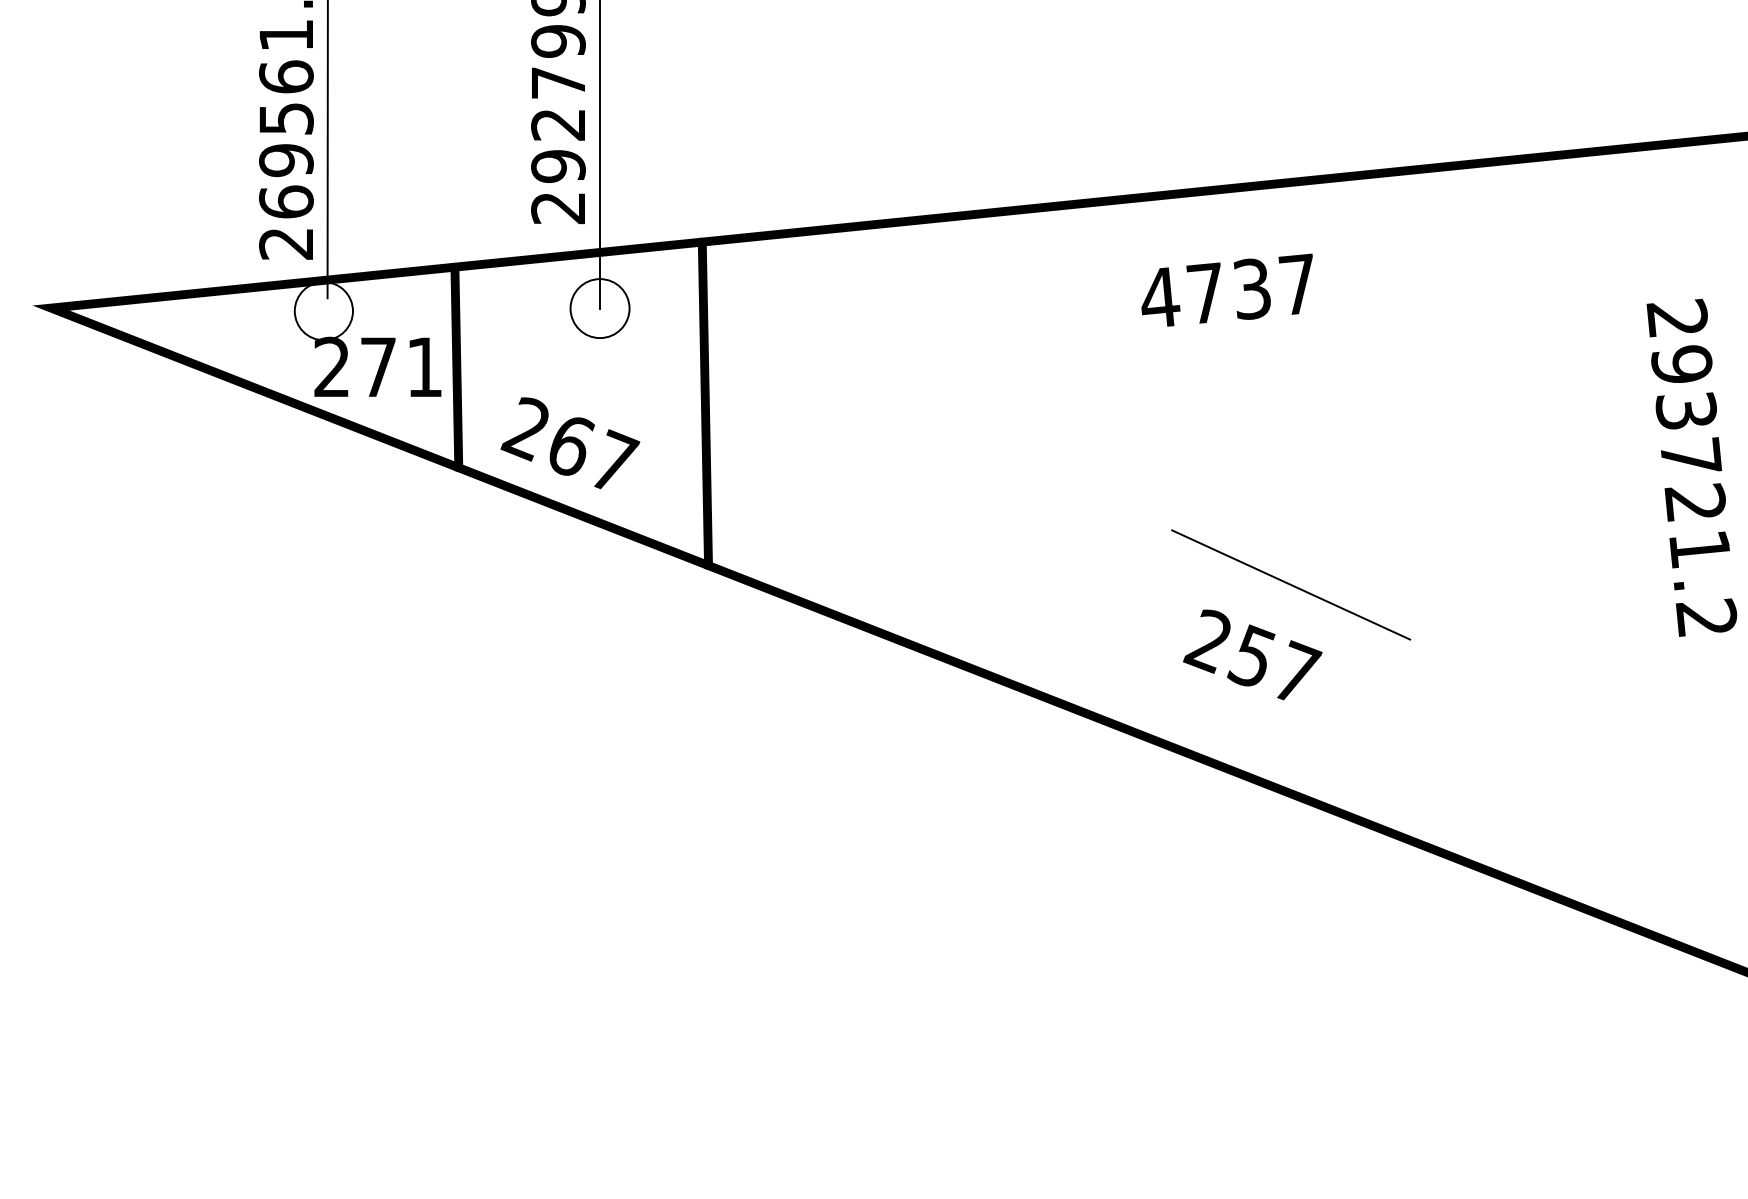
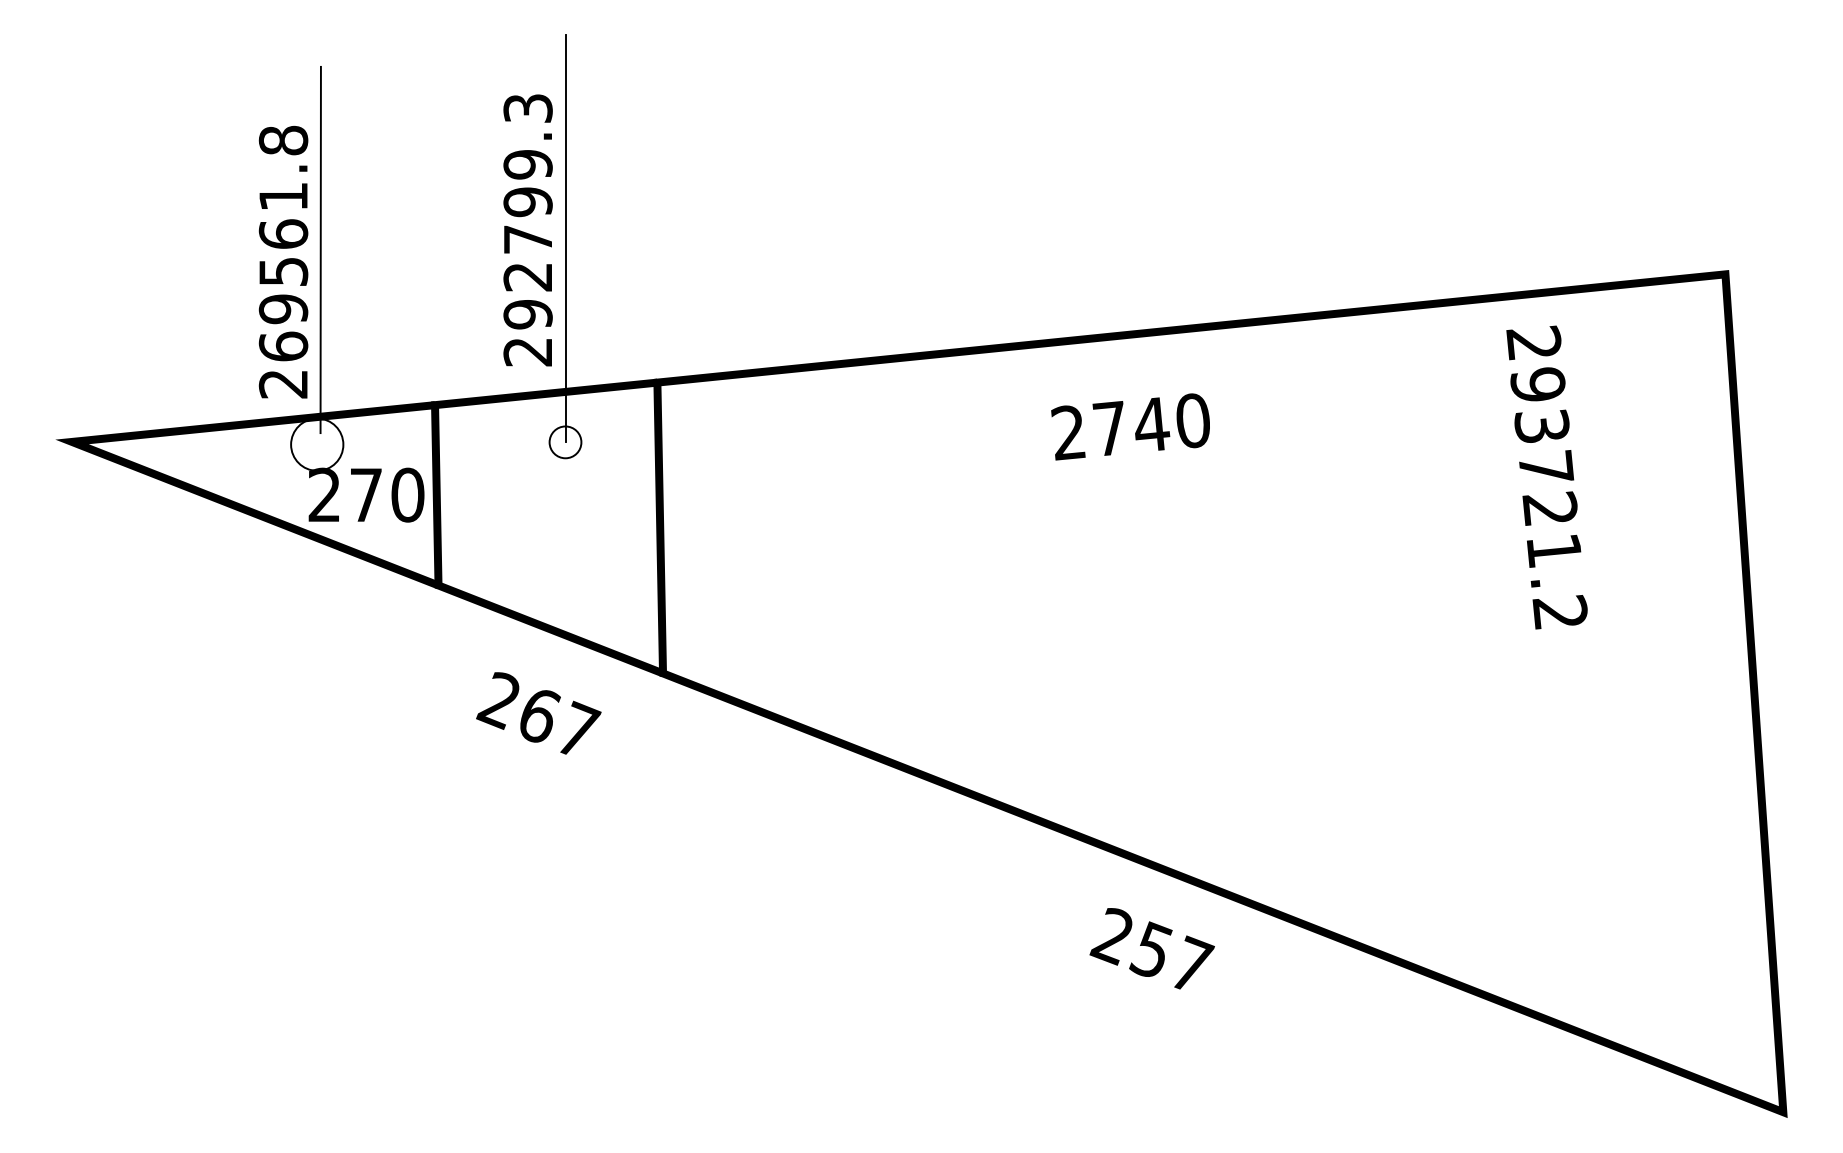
text: (1228, 290) -> (1130, 426), 4737 -> 2740
circle: (600, 307) -> (565, 441), size x0.6
text: (424, 366) -> (407, 494), 271 -> 270
text: (570, 443) -> (538, 713), moved
text: (1691, 467) -> (1546, 477), moved
line: (1290, 584) -> (1186, 690), removed
text: (1251, 654) -> (1151, 948), moved

